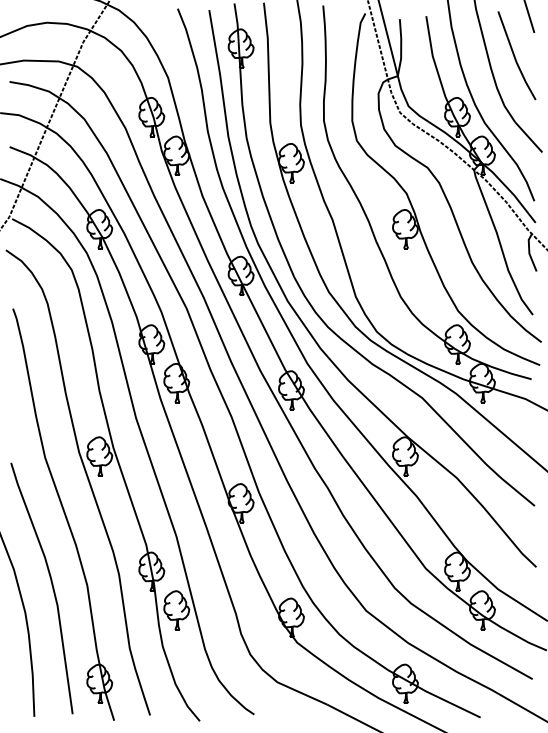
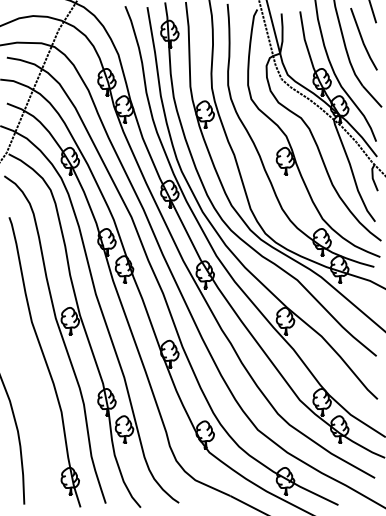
curve: (51, 585) -> (36, 412), removed

